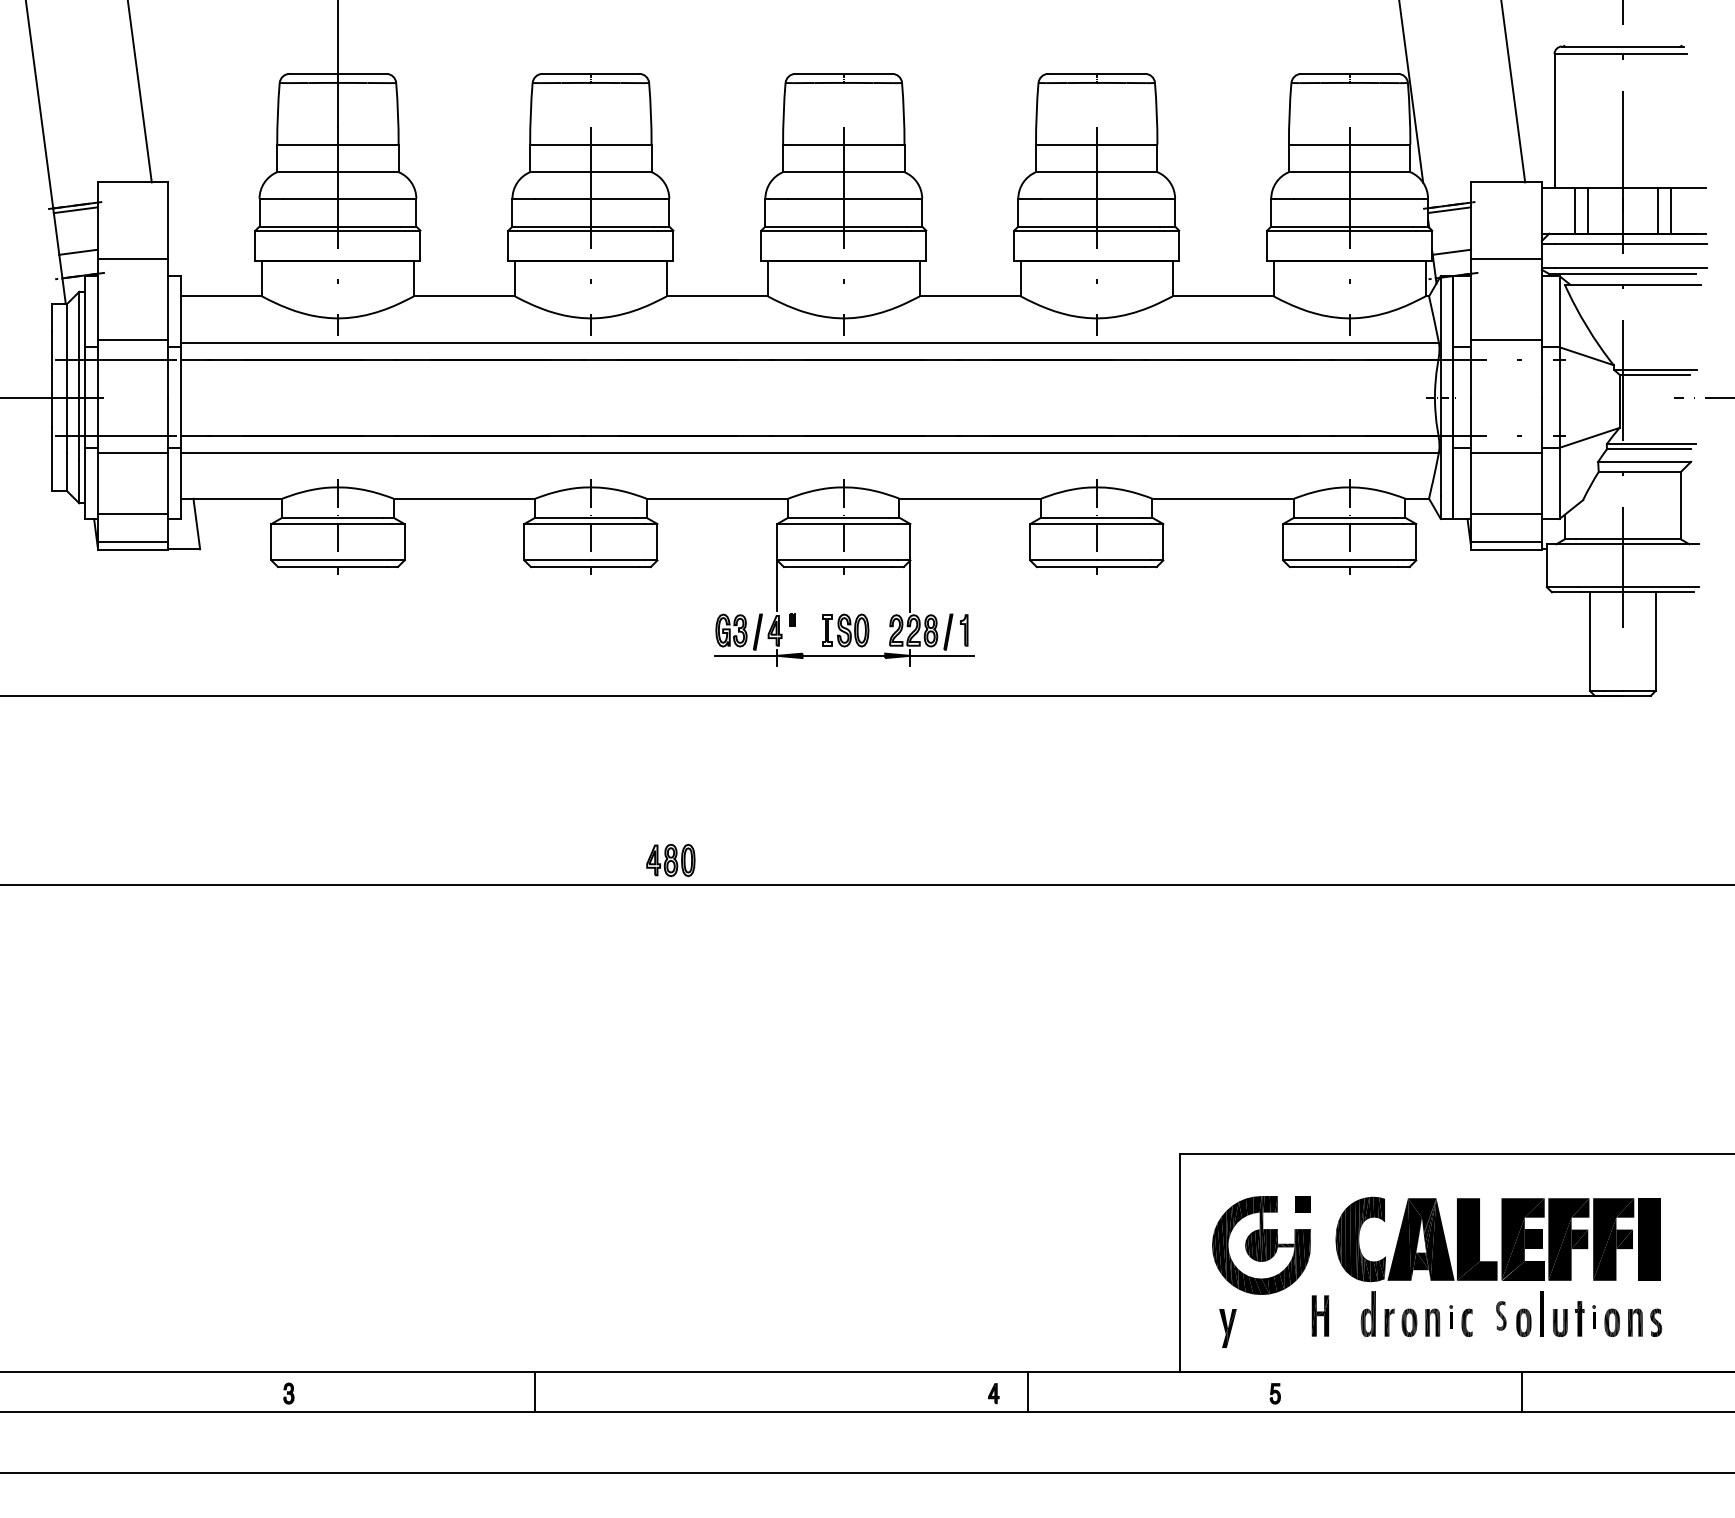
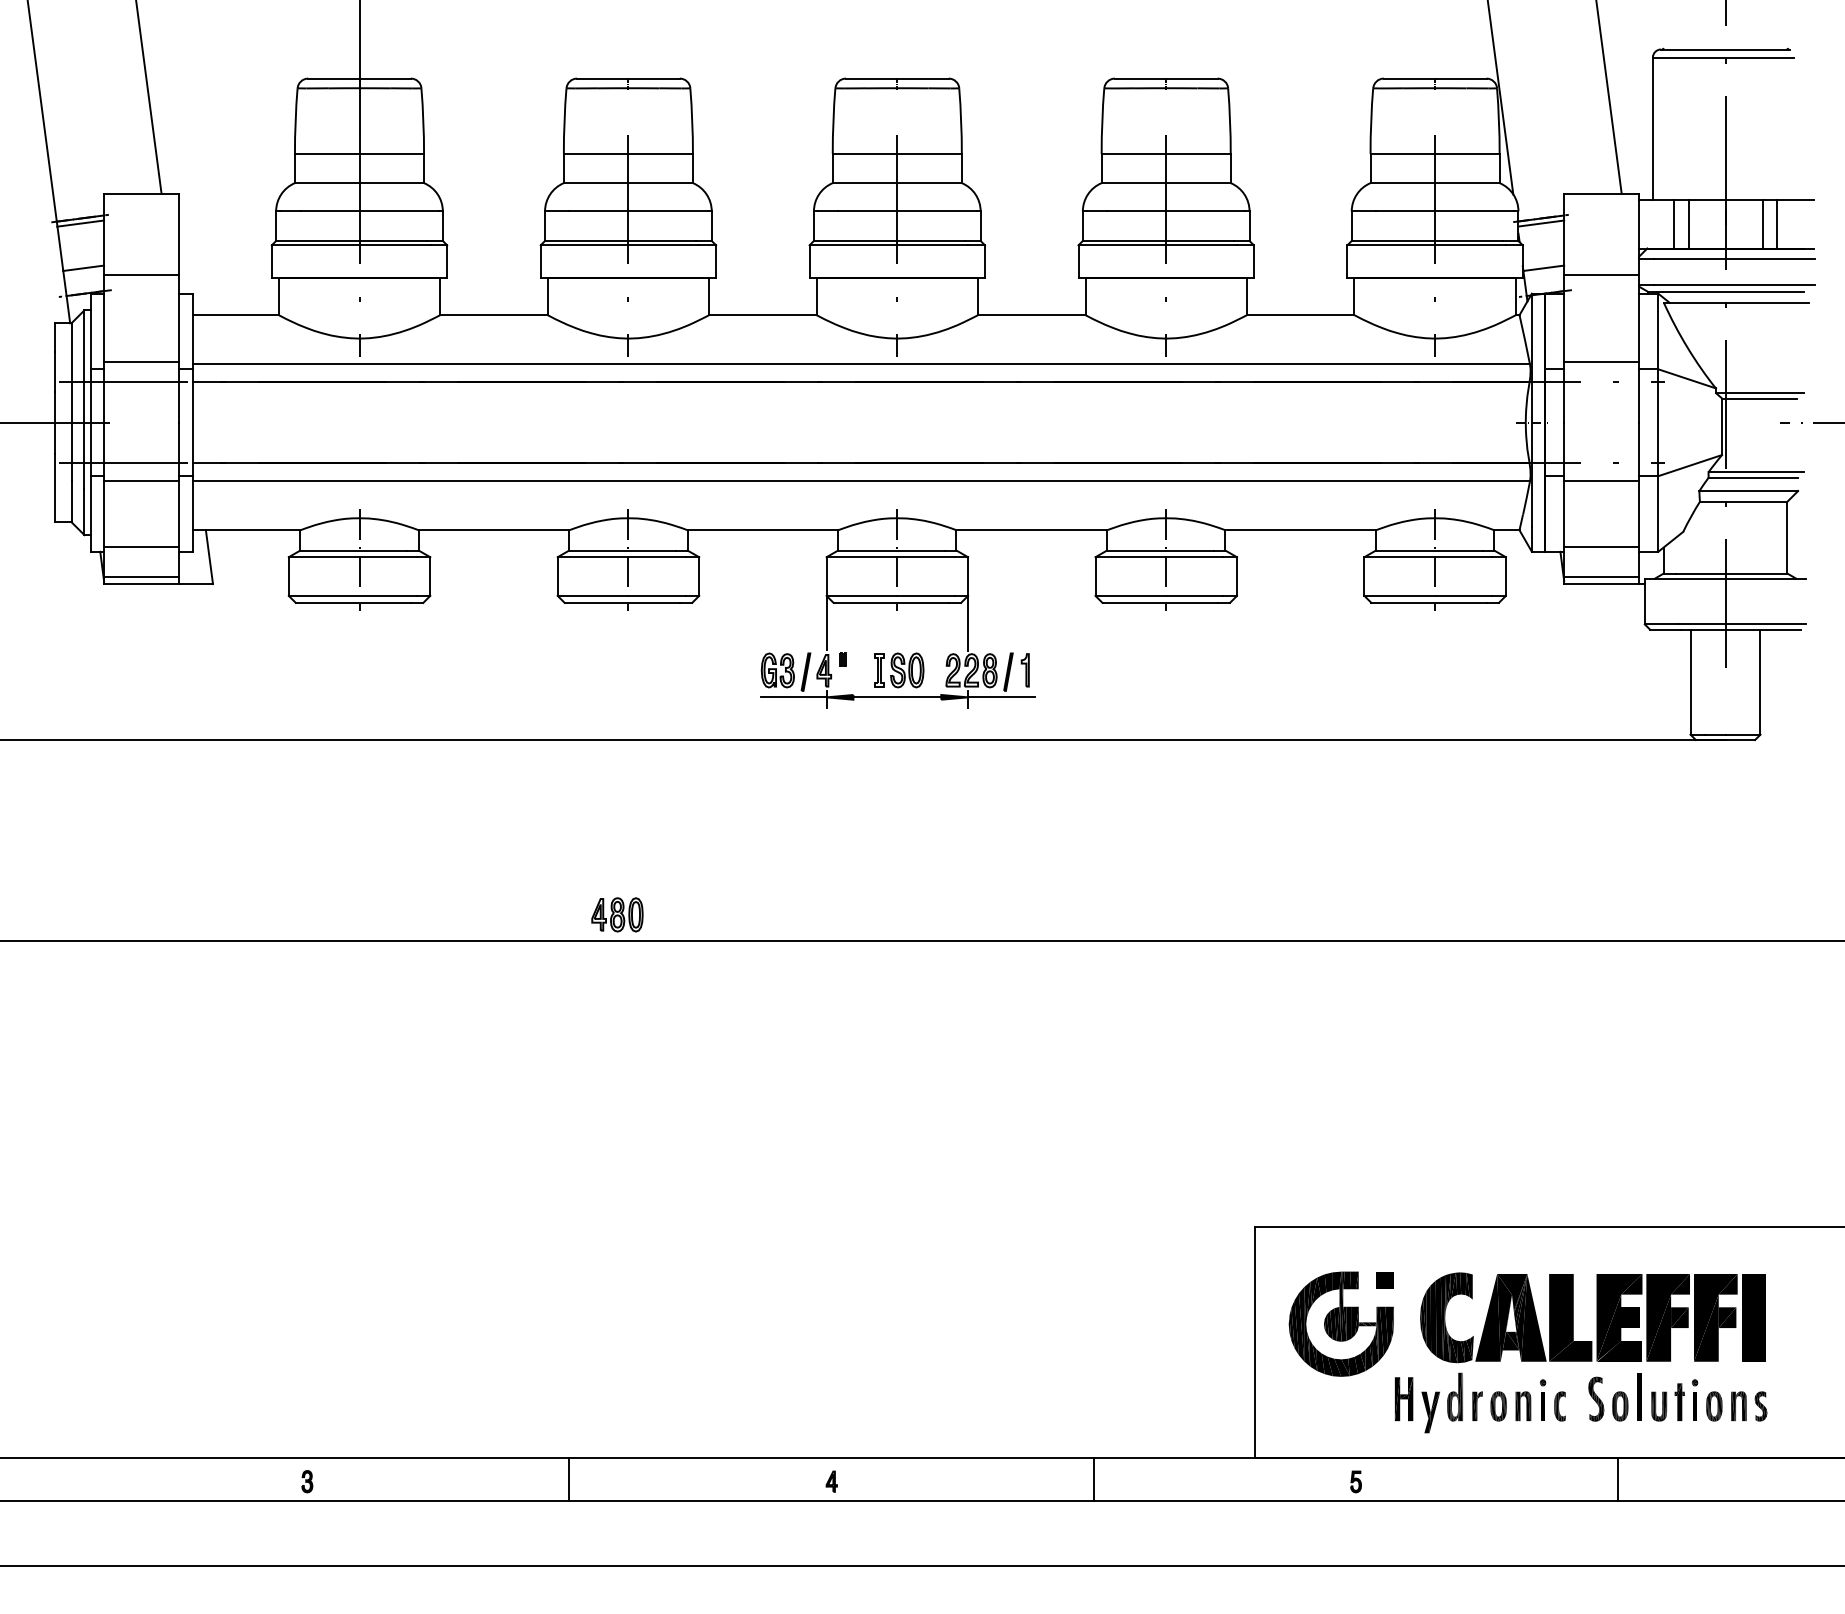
part: (670, 860) -> (617, 914), moved
part: (1501, 1315) -> (1596, 1398), size x1.43
part: (1450, 1316) -> (1542, 1399), size x1.67
part: (1593, 1316) -> (1694, 1399), size x1.67
part: (1227, 1328) -> (1430, 1412), moved
part: (993, 1393) -> (831, 1481), moved

